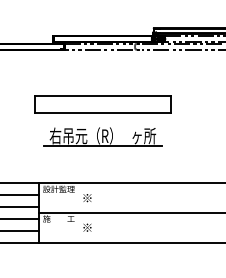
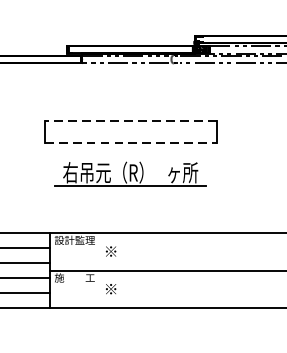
line: (102, 95) -> (130, 121), solid -> dashed
line: (102, 112) -> (130, 142), solid -> dashed

